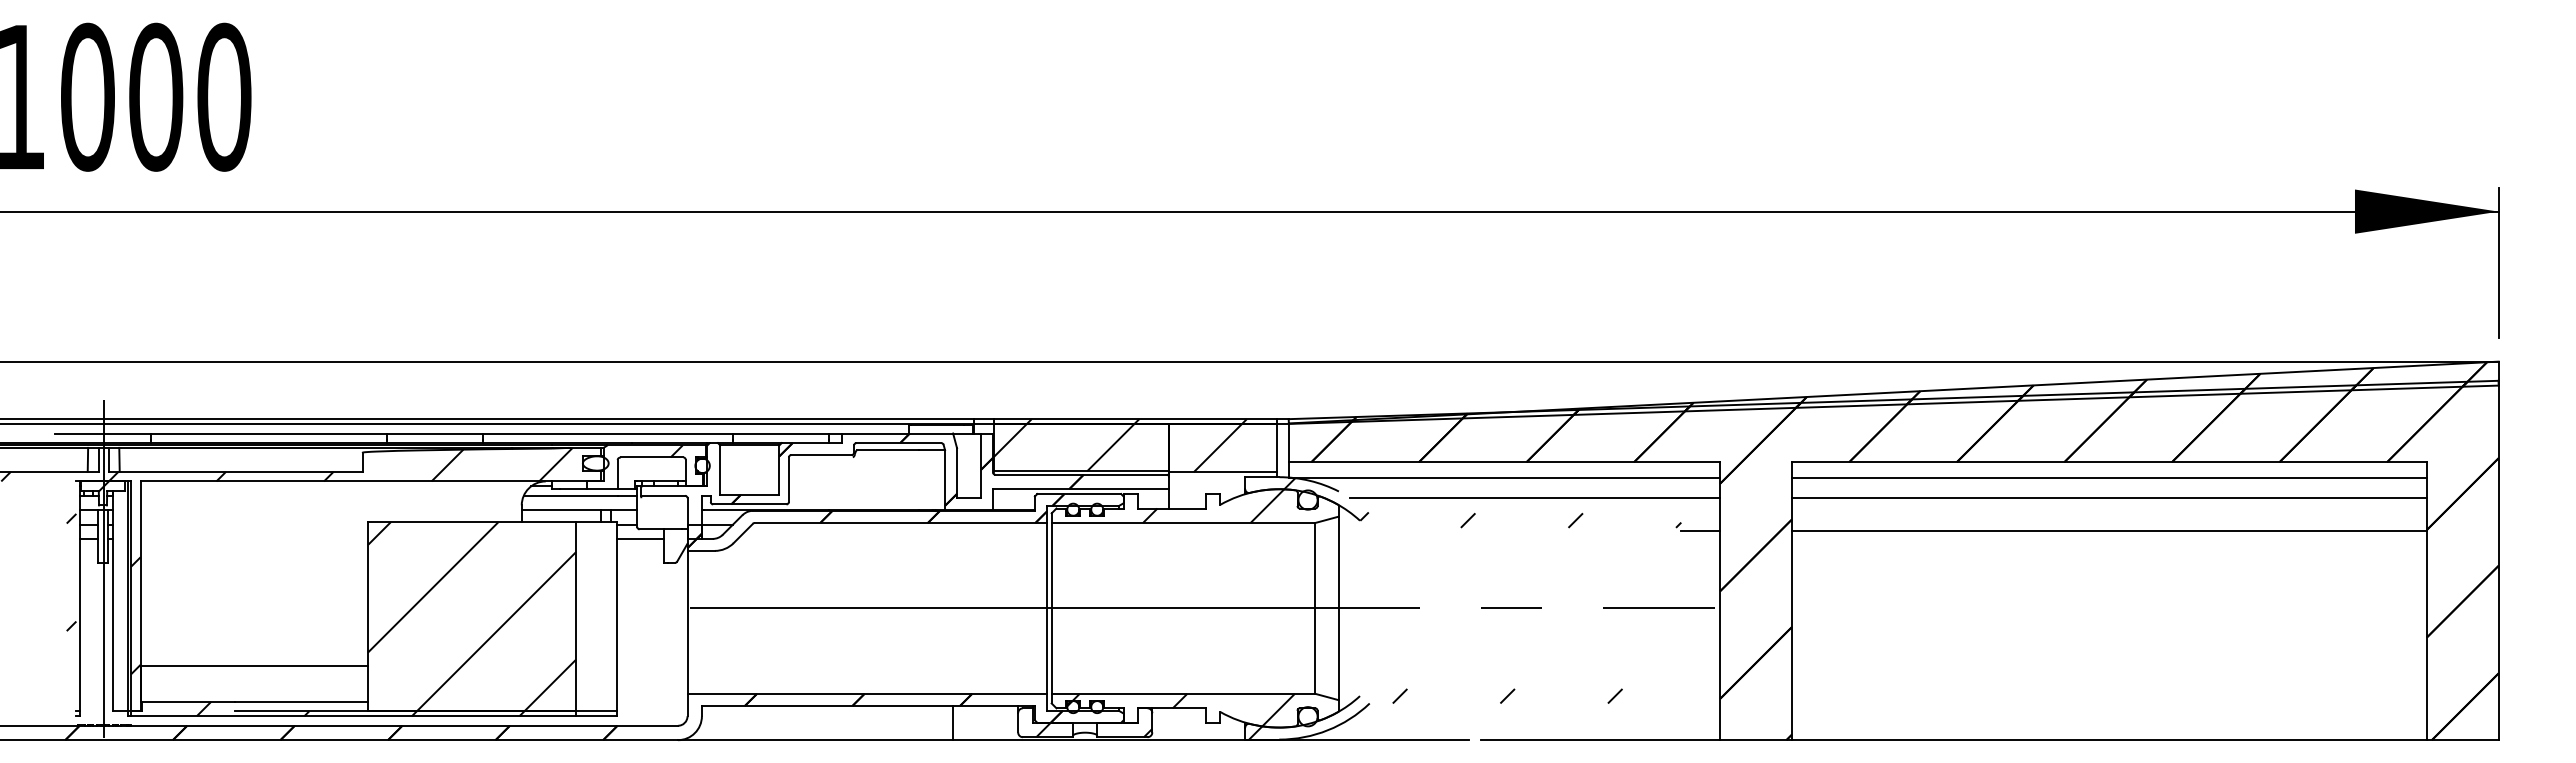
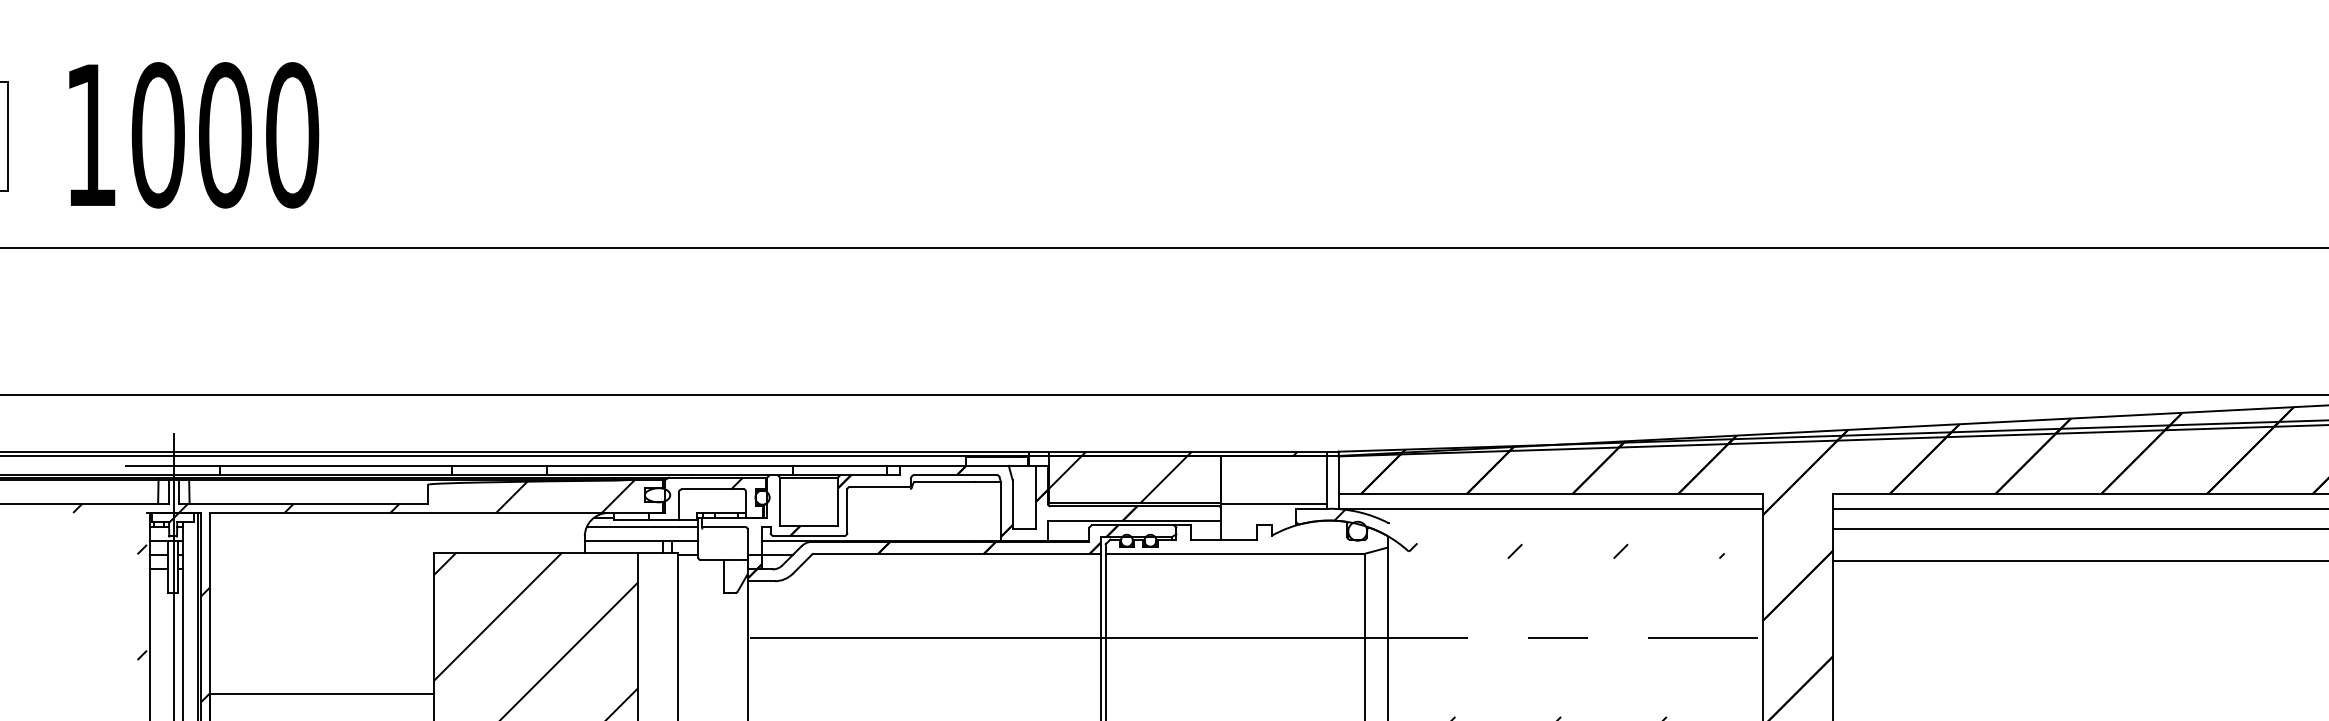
hatch: (1217, 447) -> (1268, 479), removed
line: (1534, 497) -> (1580, 528), removed
hatch: (1213, 506) -> (1264, 537), removed
line: (1700, 530) -> (1743, 561), removed
line: (639, 538) -> (700, 569), removed

